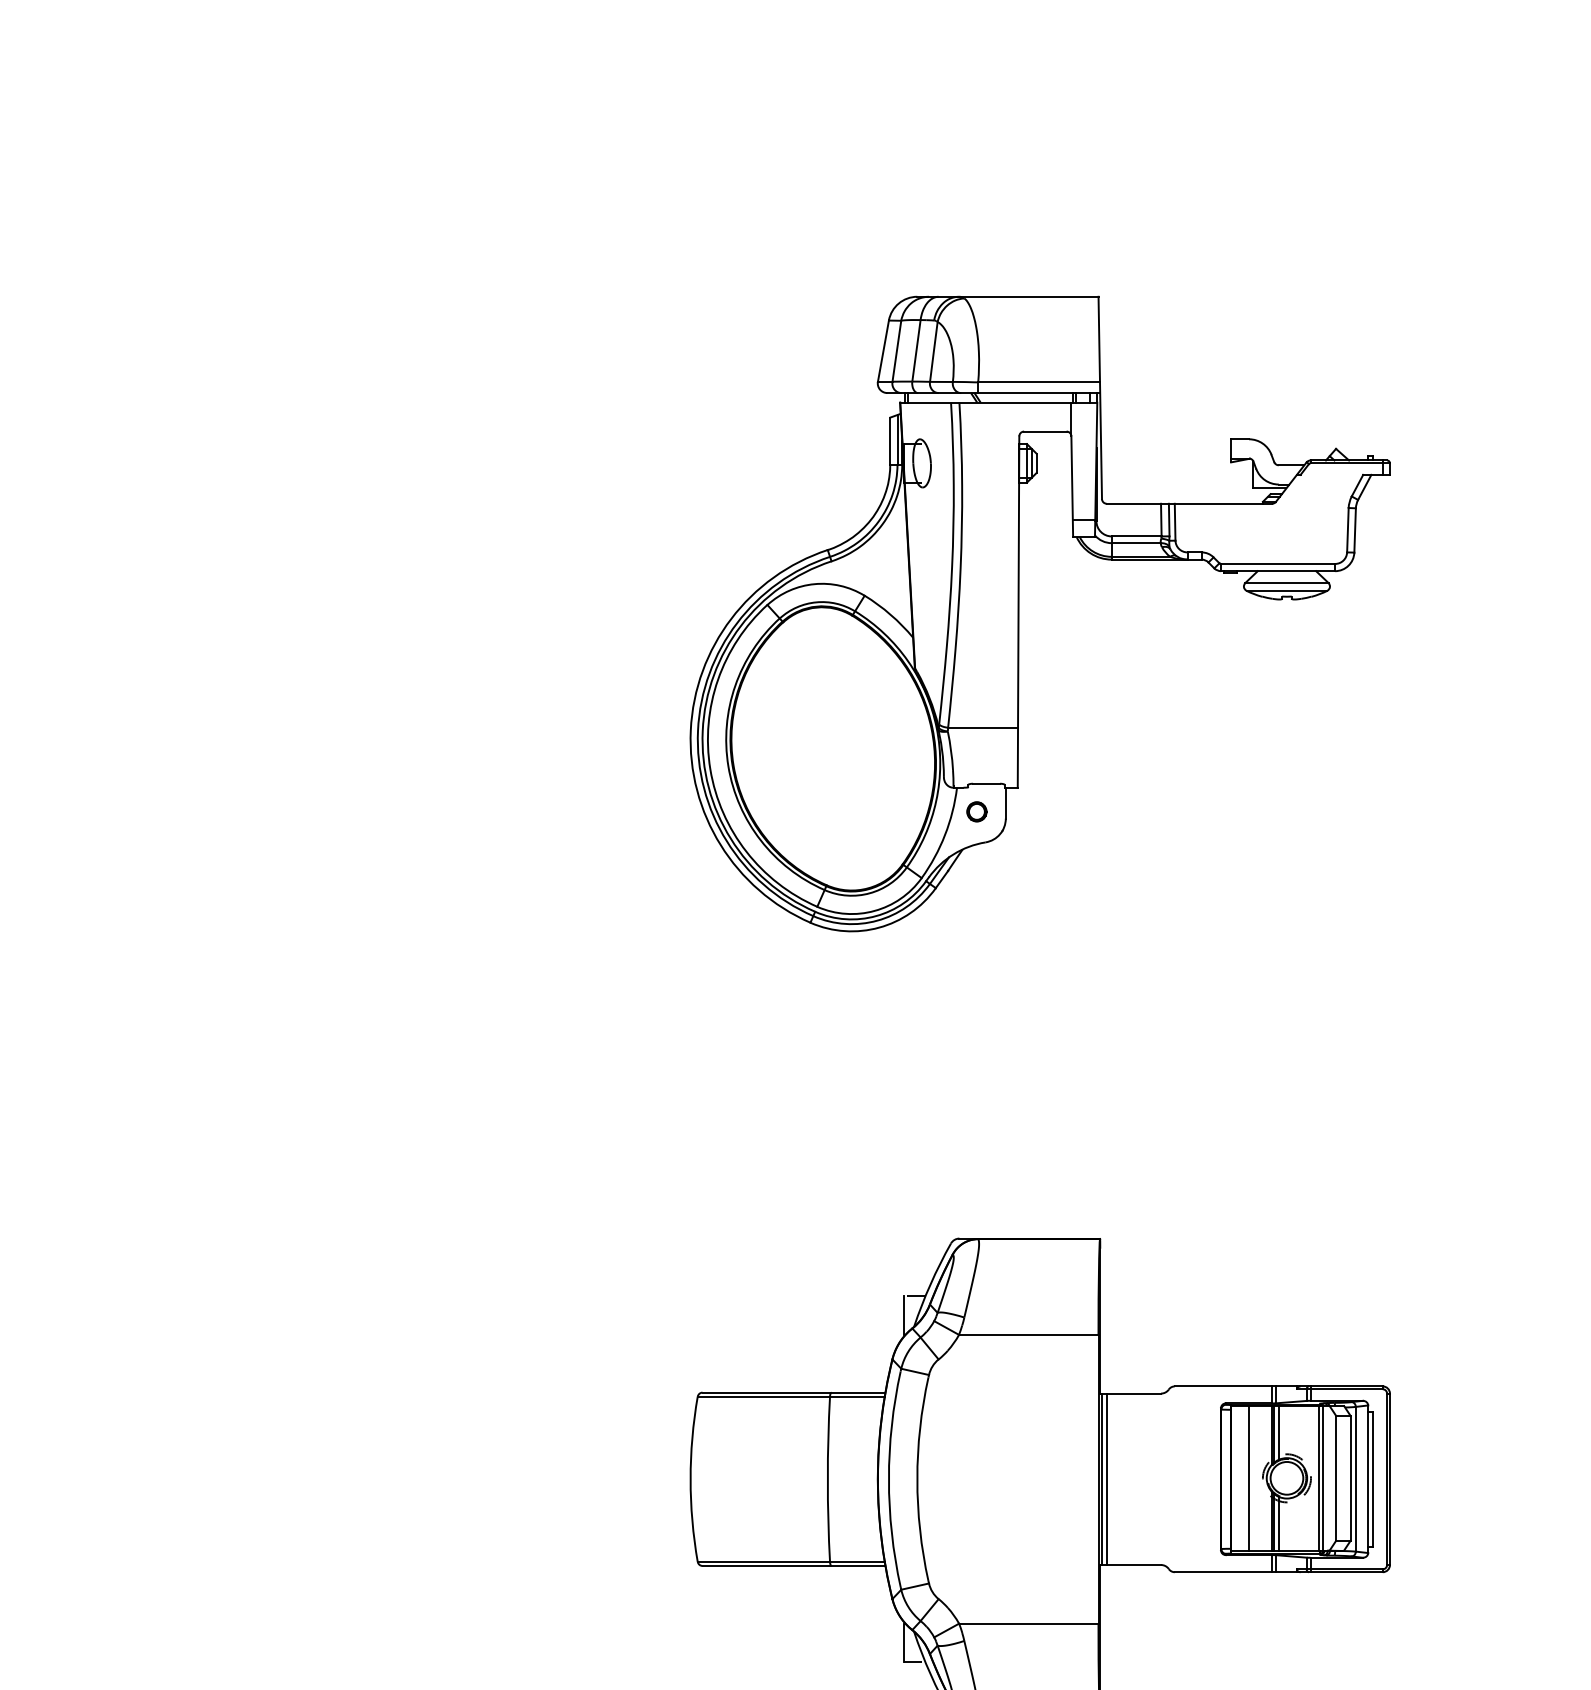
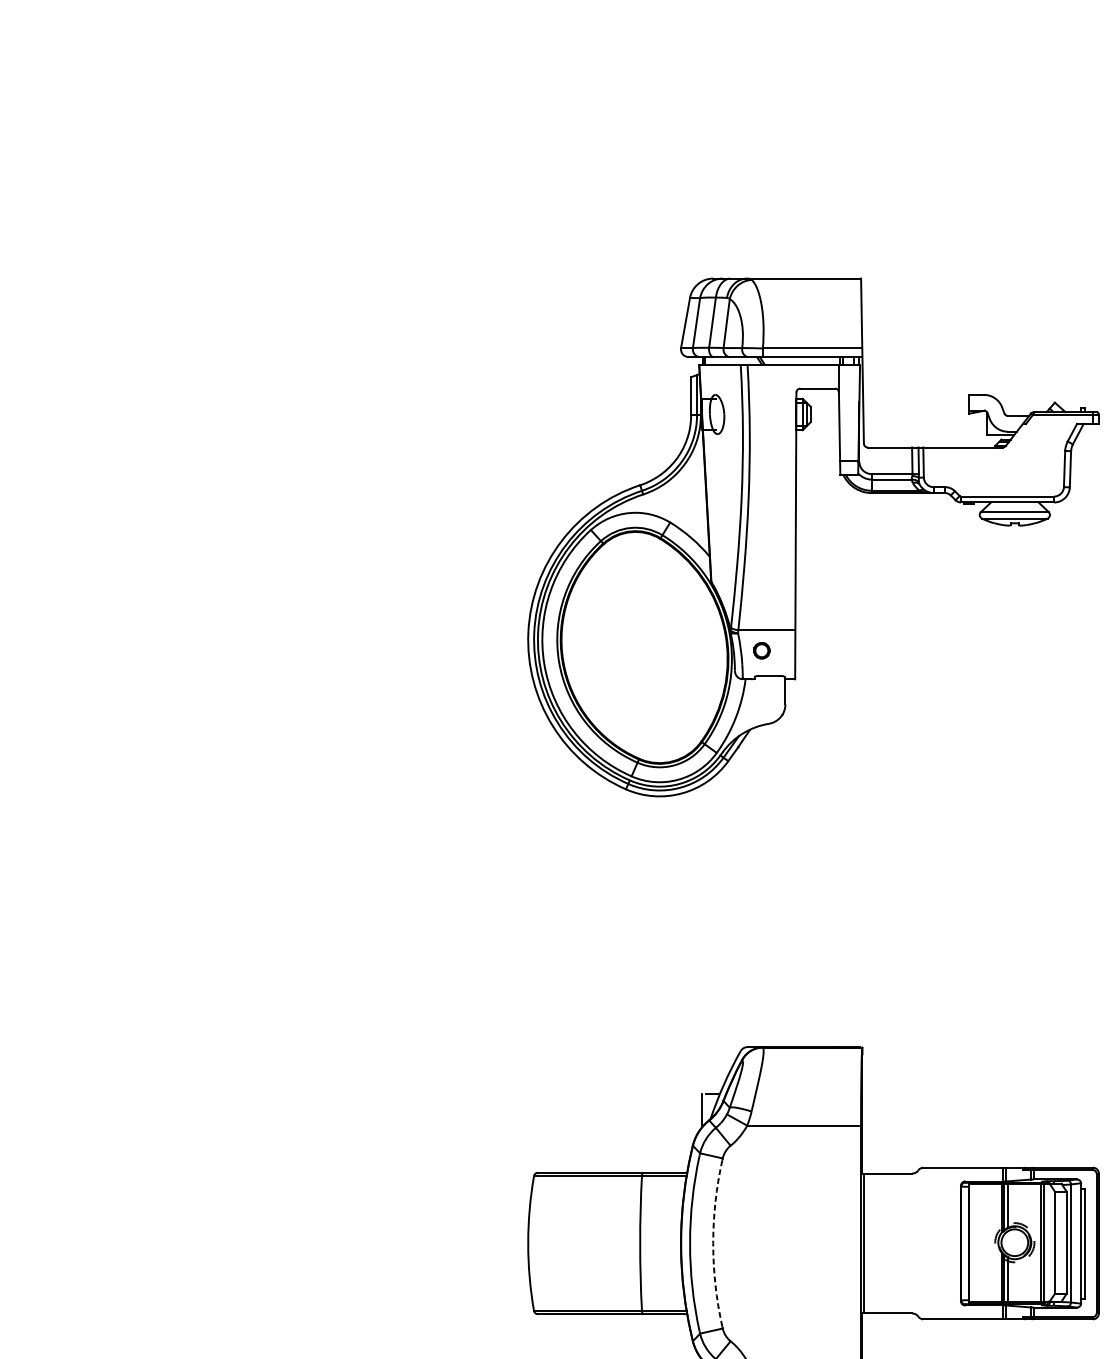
part: (976, 811) -> (761, 650), moved
line: (1106, 1478) -> (867, 1242), removed
line: (1249, 1478) -> (984, 1242), removed
arc: (917, 1479) -> (713, 1243), solid -> dashed

